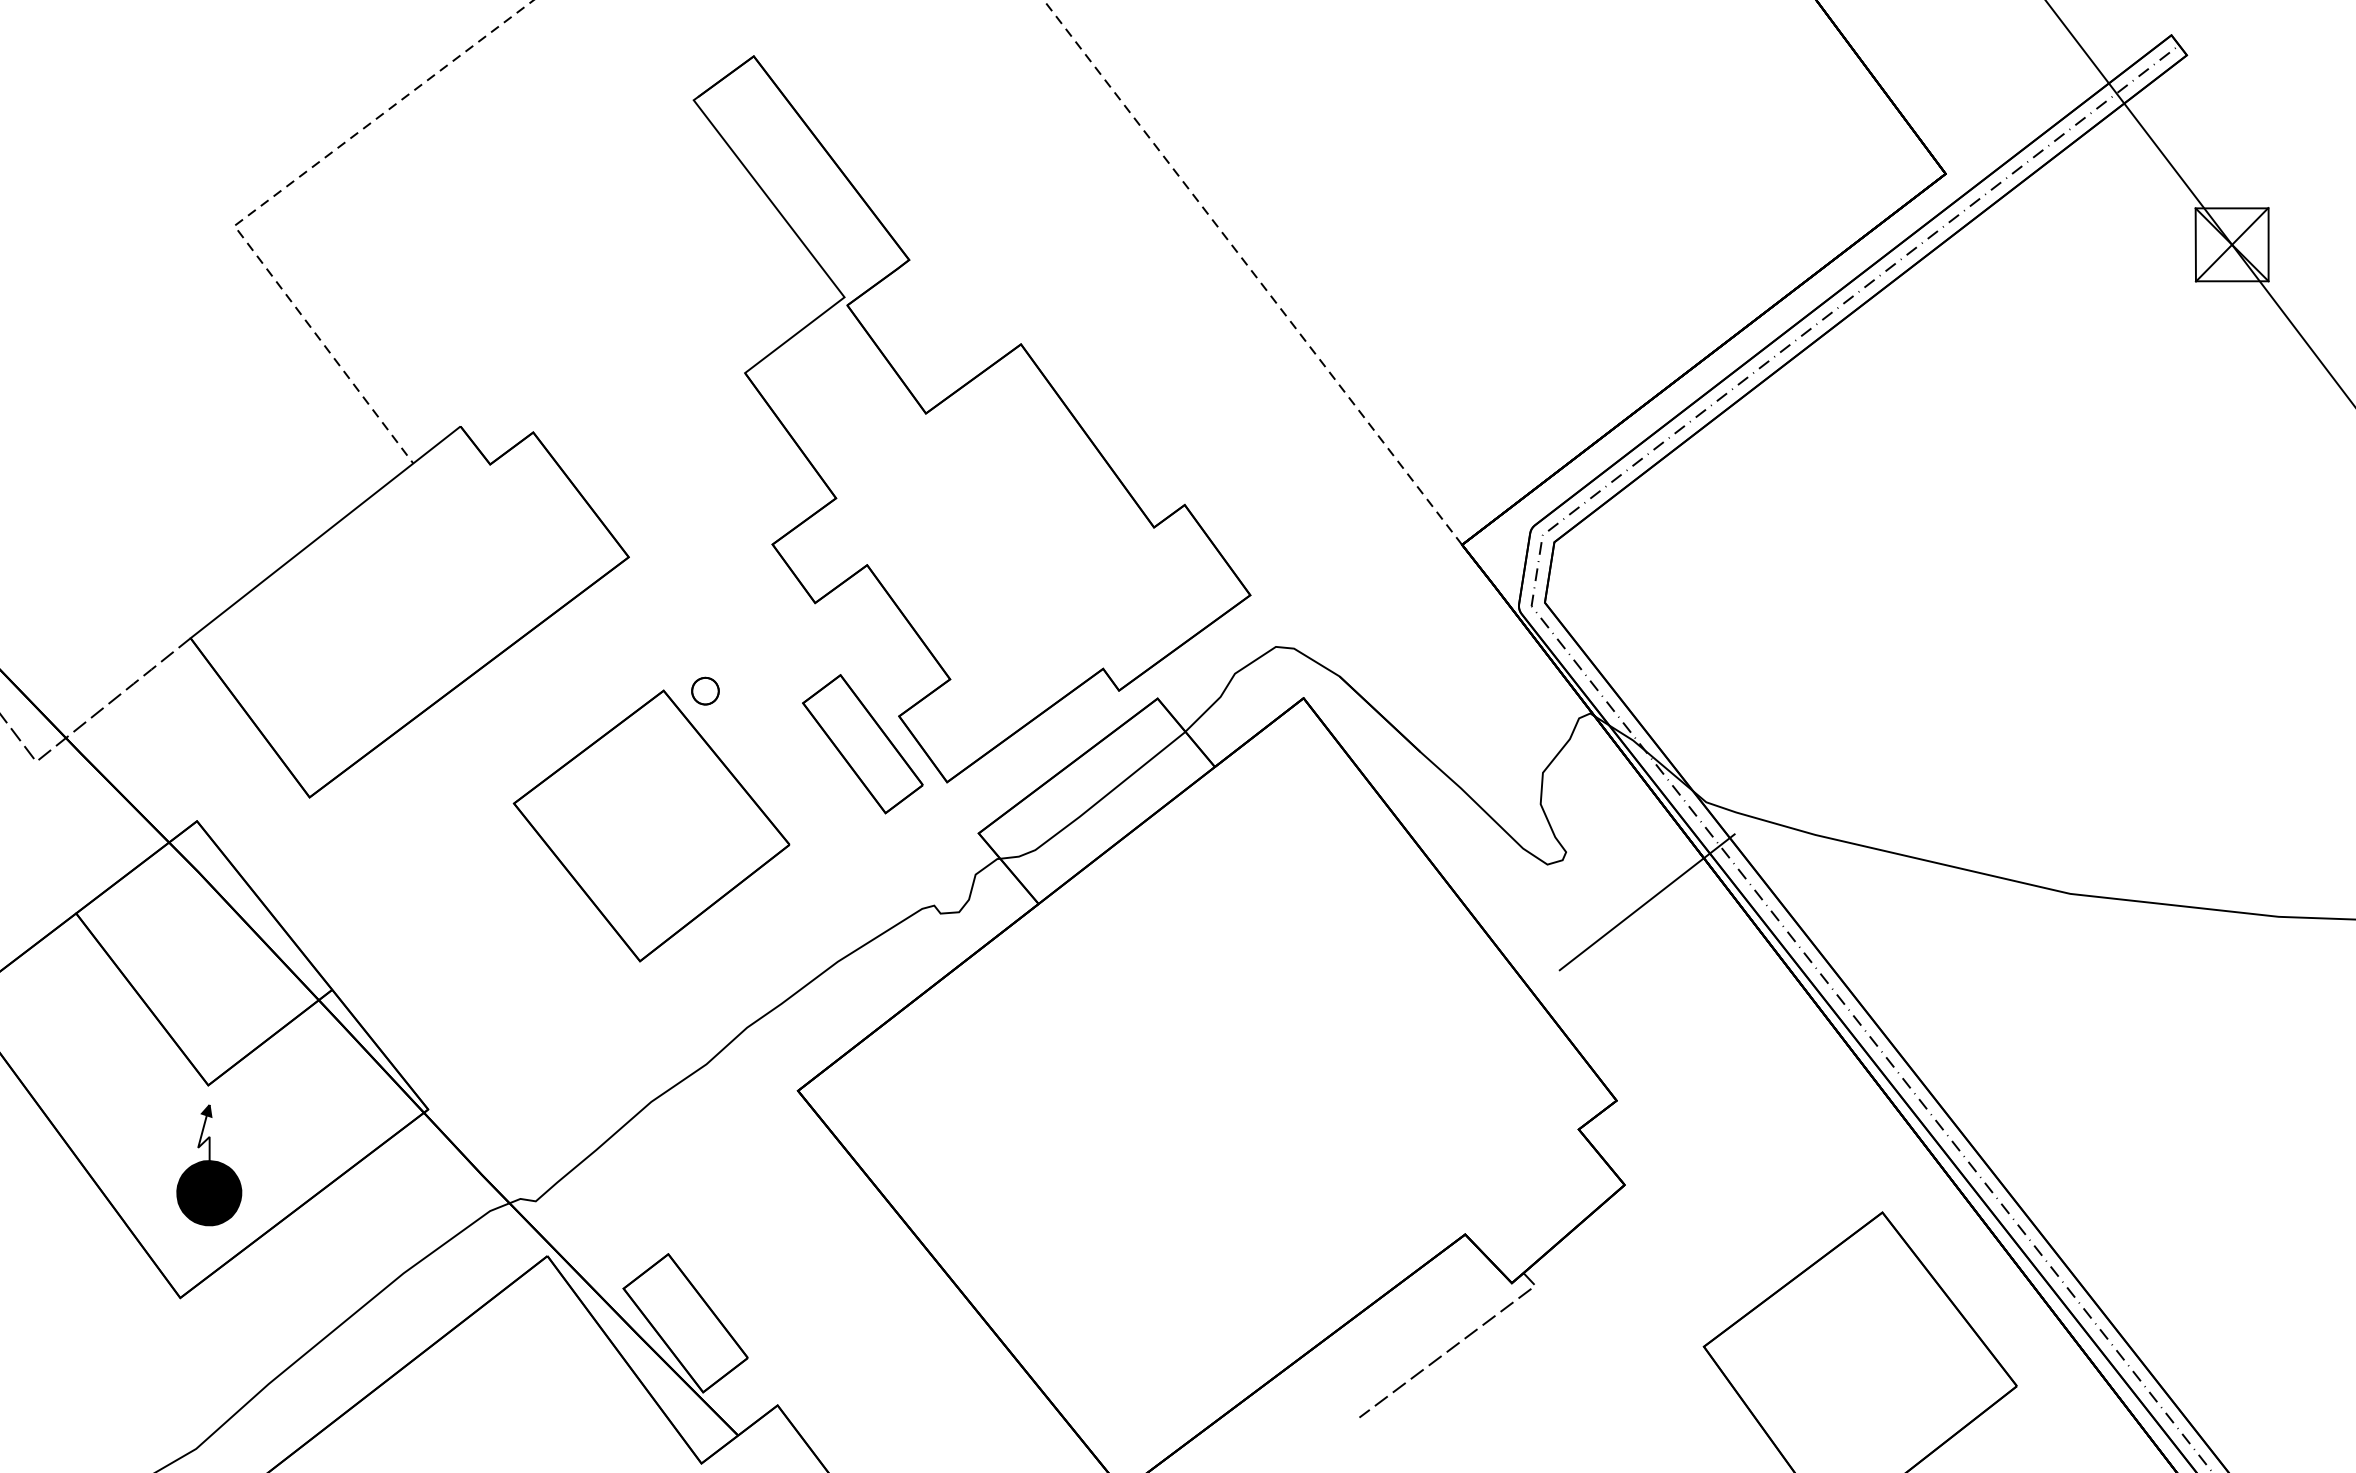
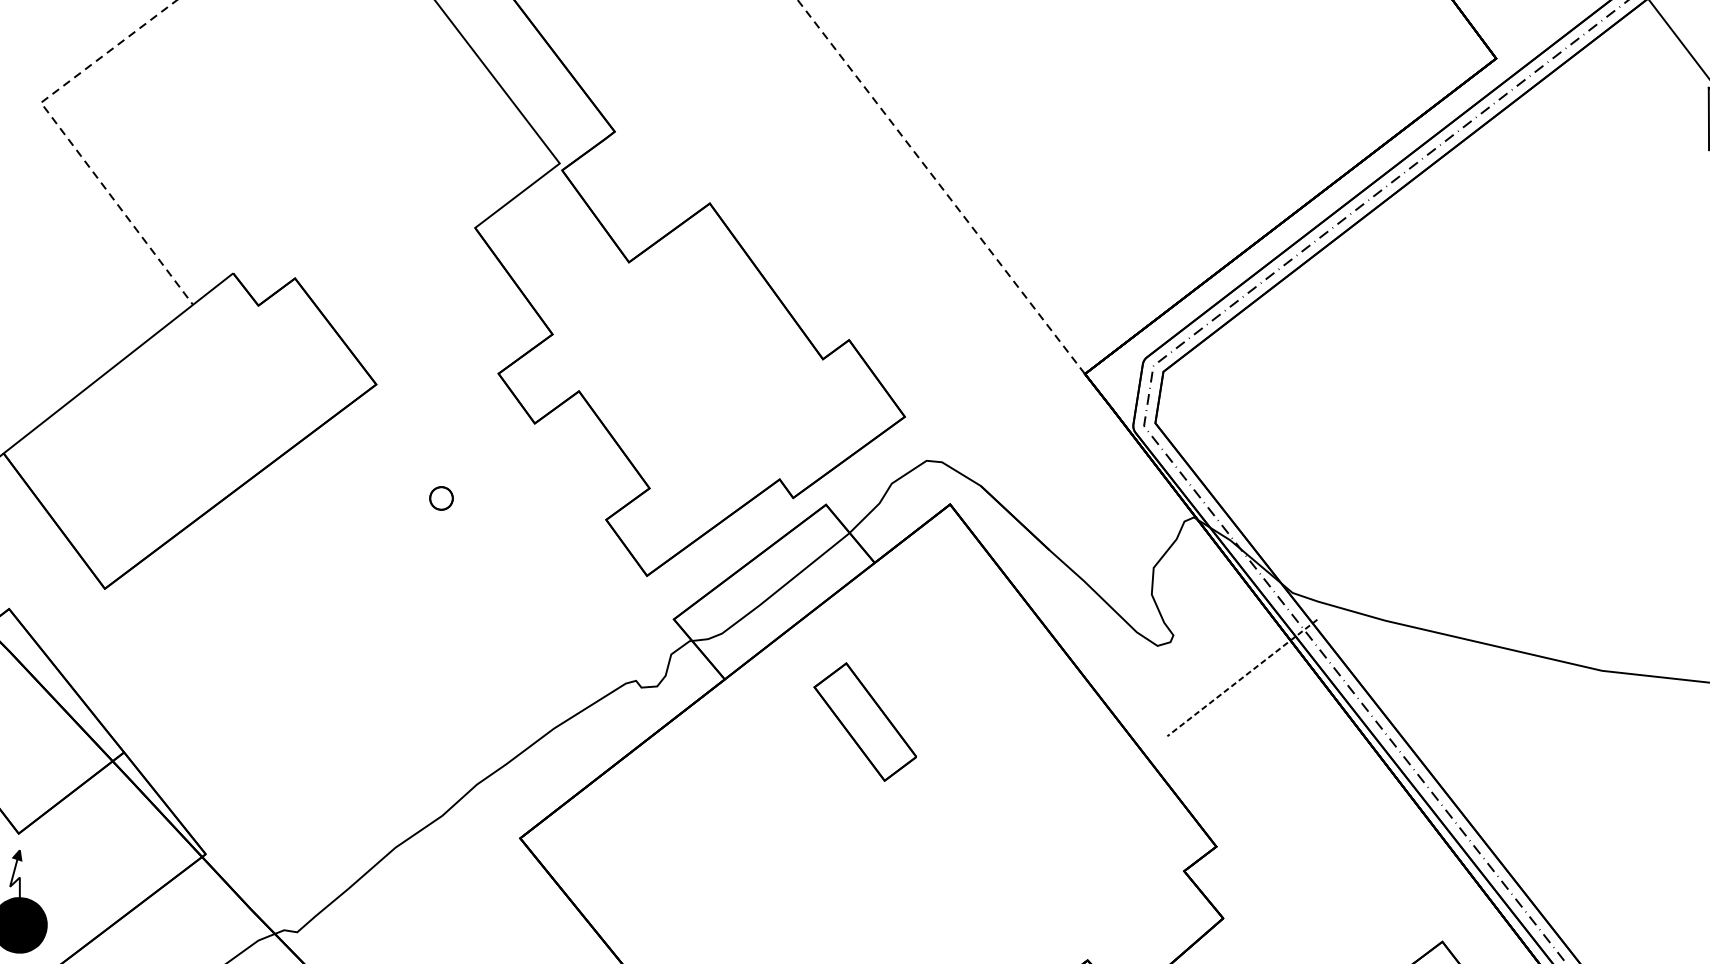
part: (862, 744) -> (865, 722), moved
part: (651, 825) -> (395, 612), removed
line: (1647, 902) -> (1242, 678), solid -> dashed

